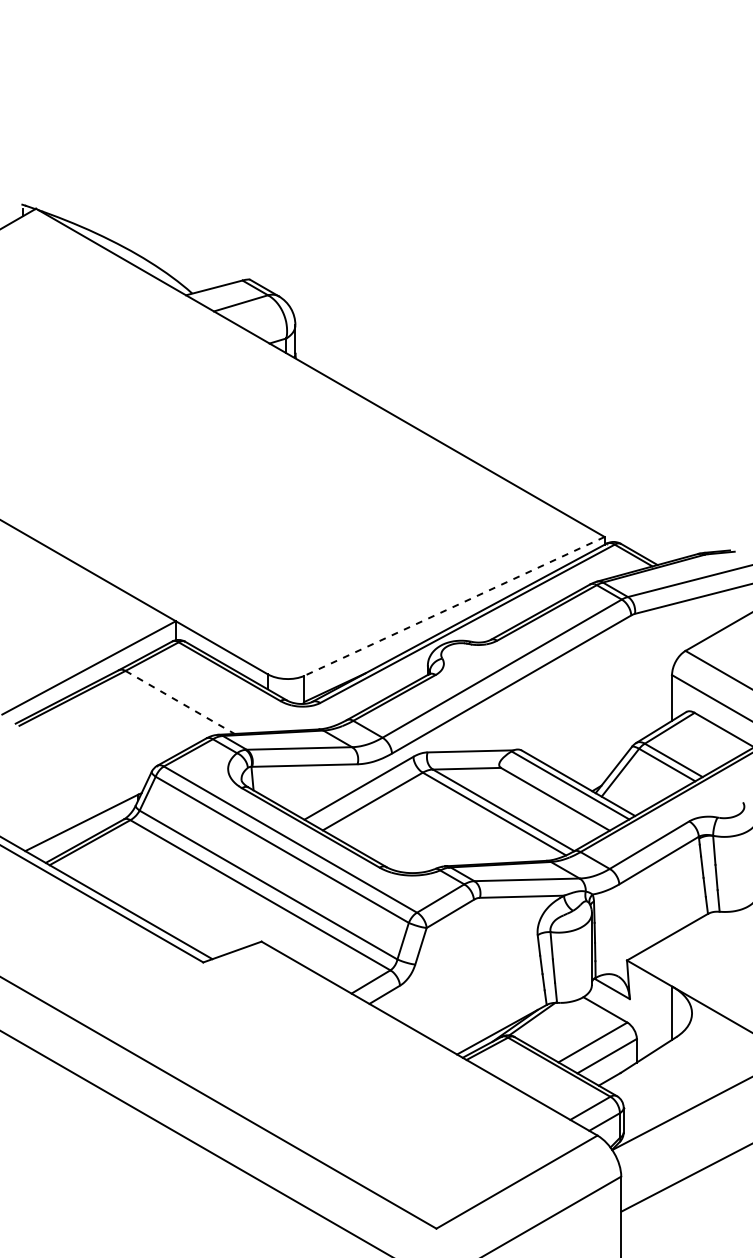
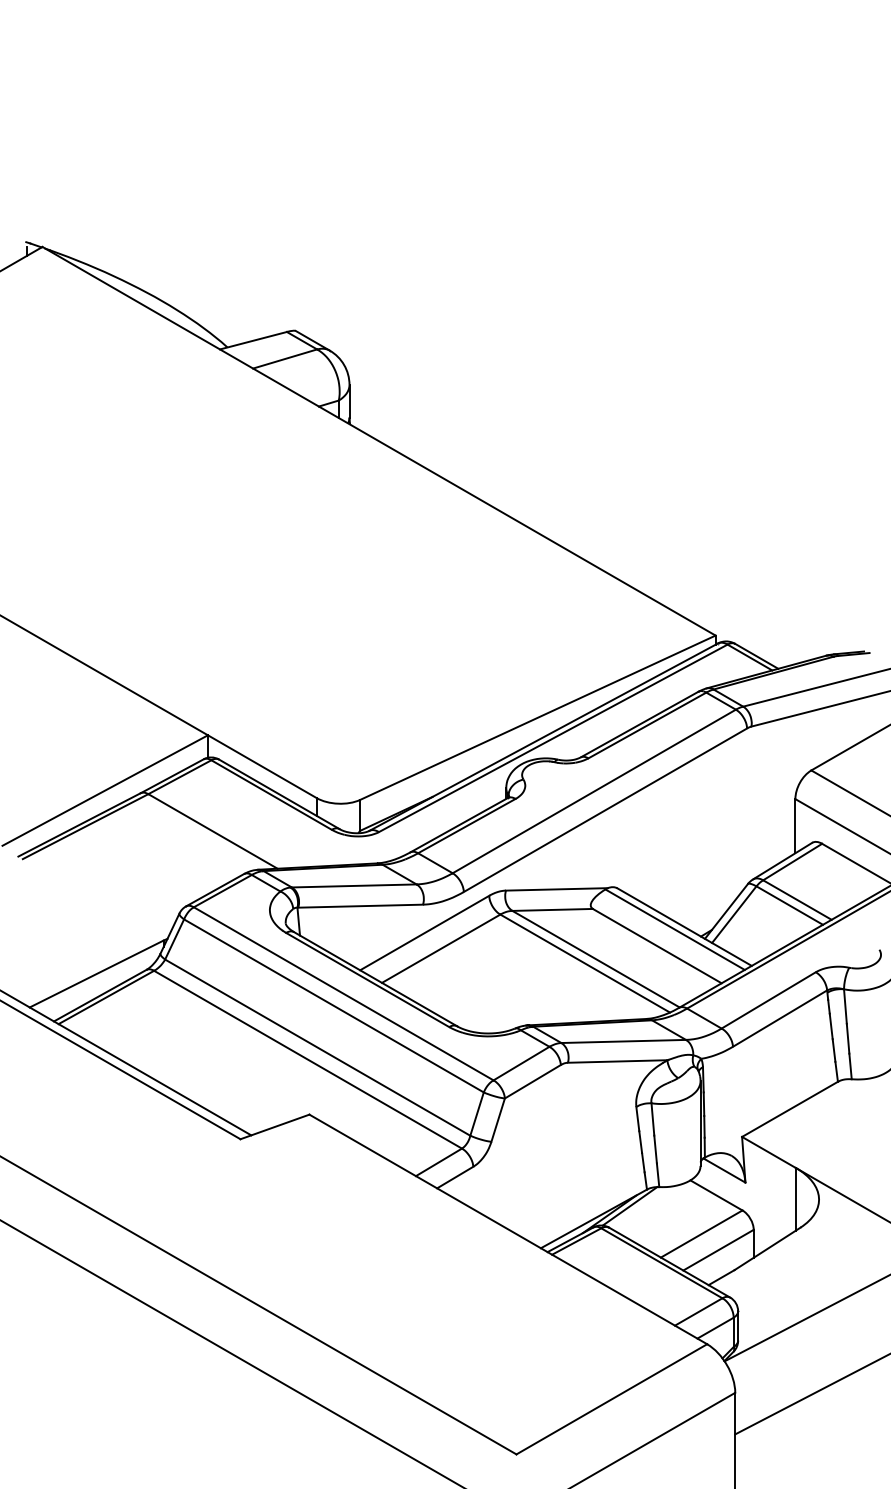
line: (454, 606) -> (537, 717), dashed -> solid
line: (180, 702) -> (213, 831), dashed -> solid

